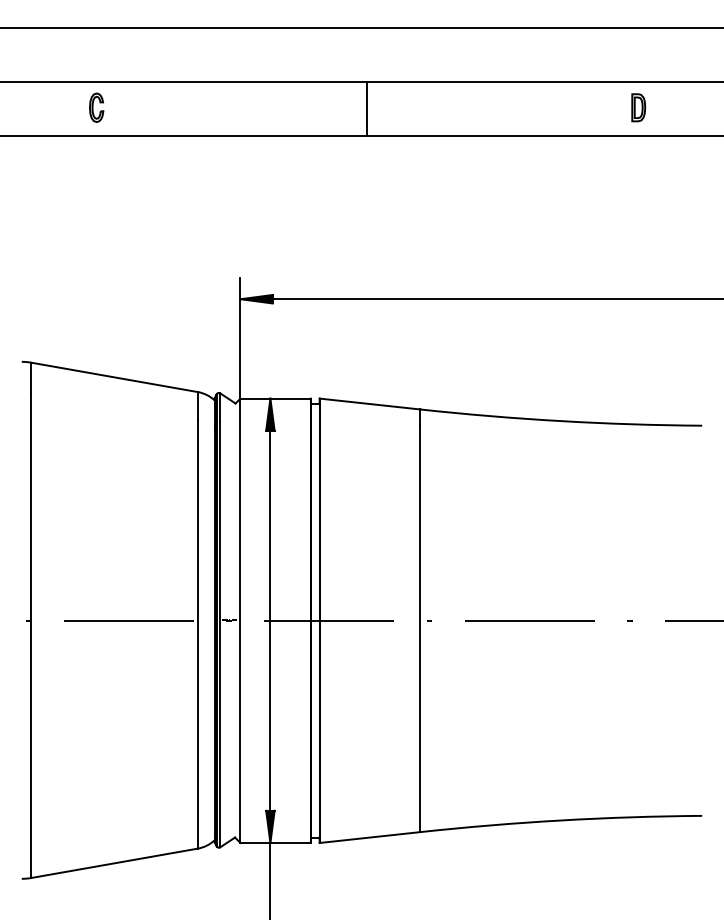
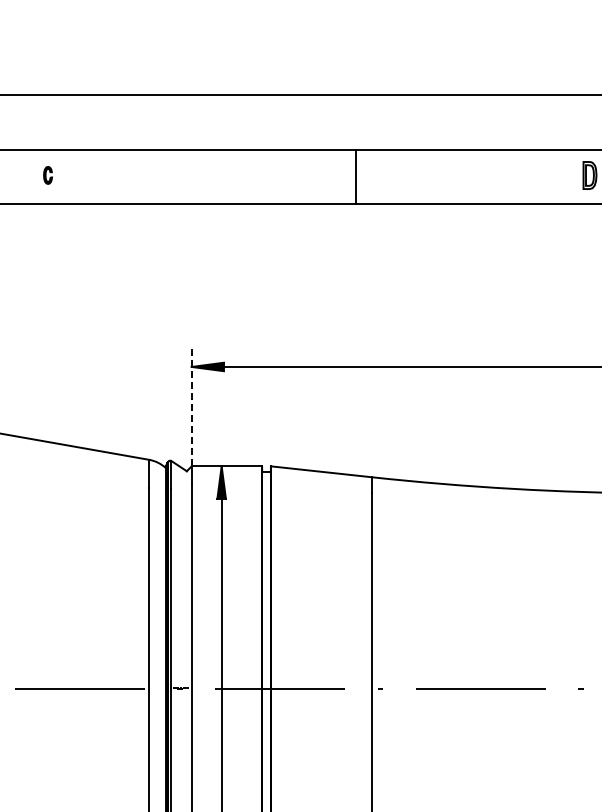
part: (96, 107) -> (47, 175), size x0.6
line: (367, 108) -> (355, 176), moved
line: (240, 338) -> (191, 406), solid -> dashed

